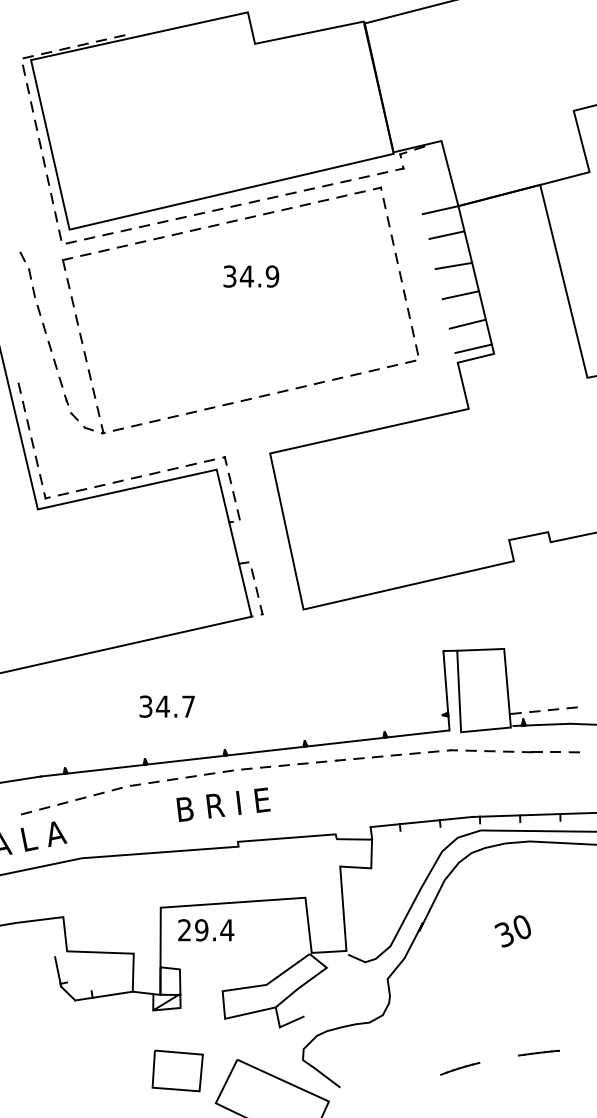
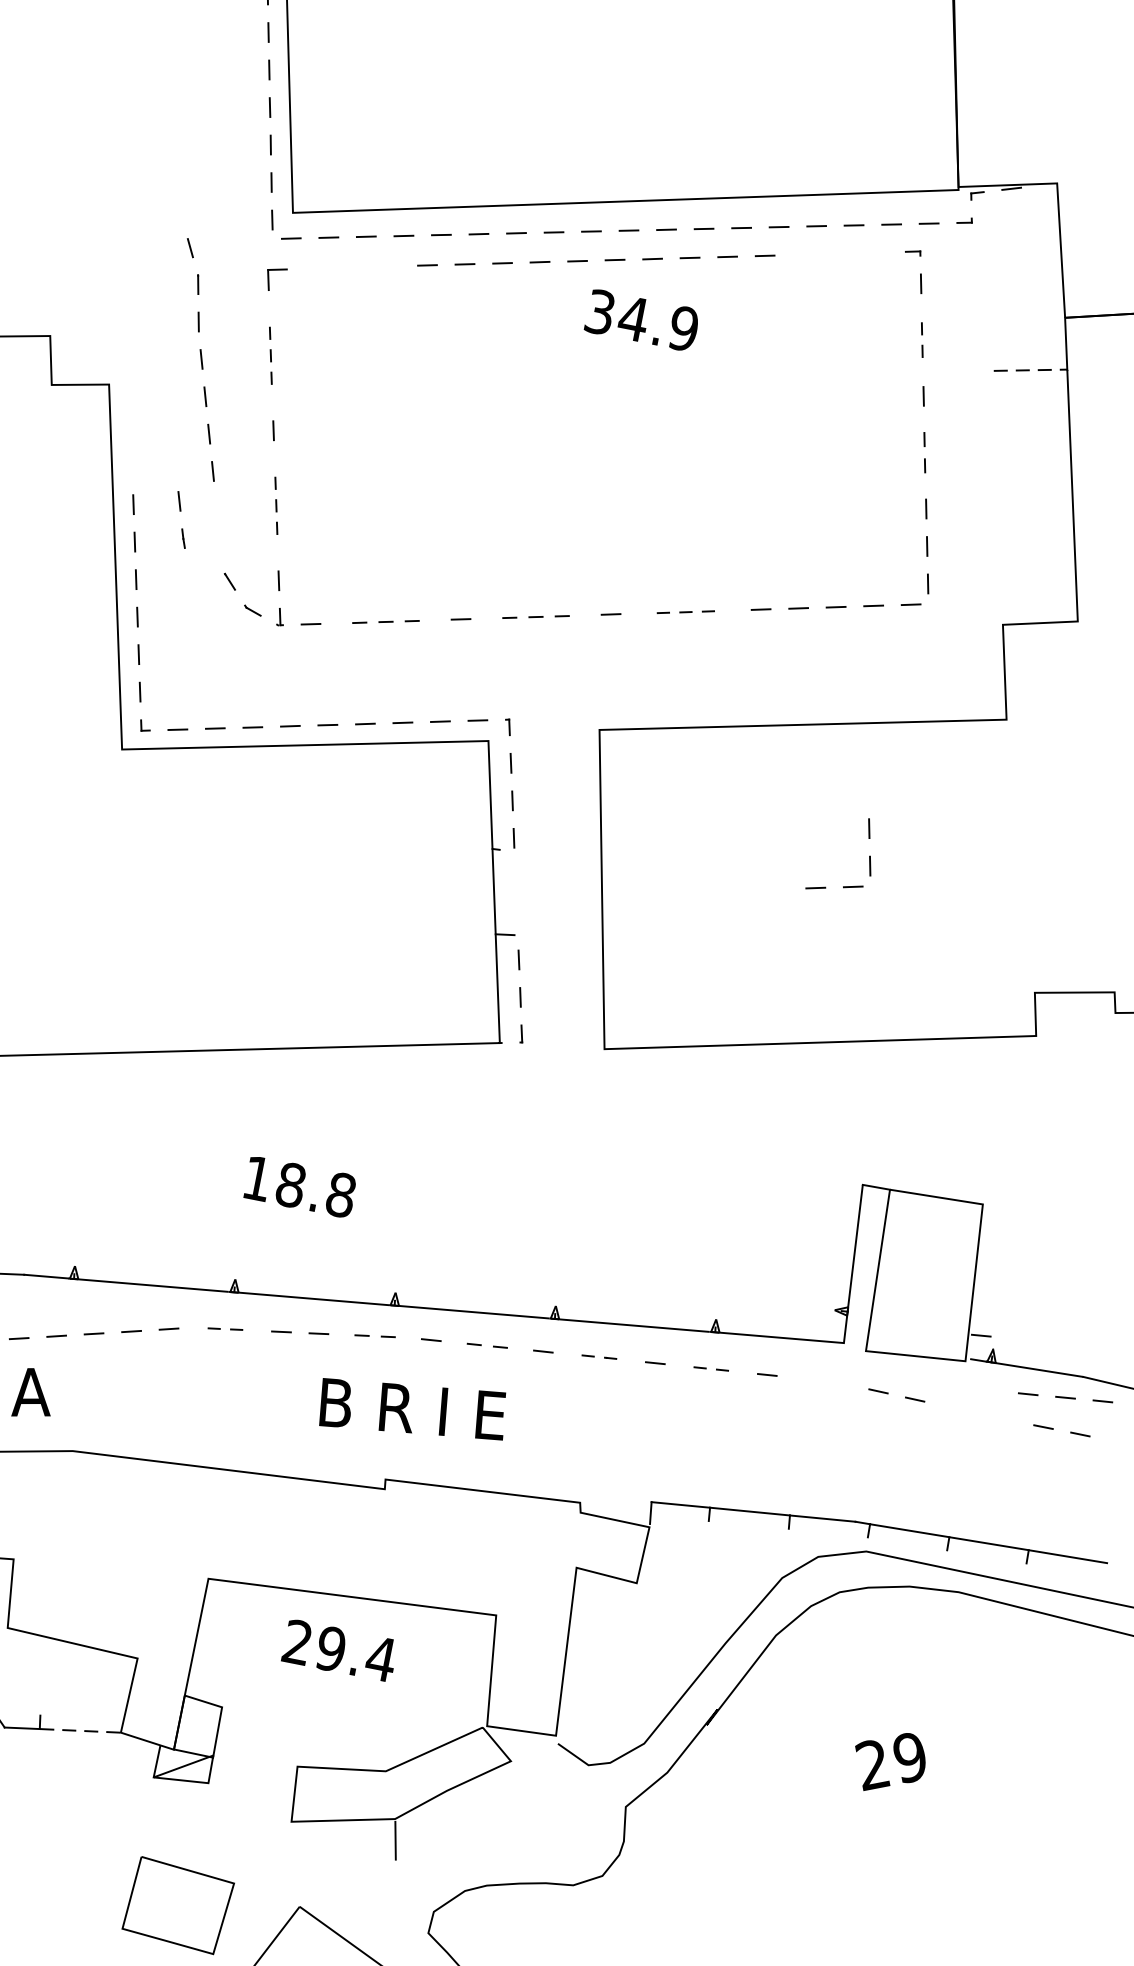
part: (341, 196) -> (839, 253), removed
line: (440, 210) -> (1028, 319), removed
part: (390, 230) -> (922, 339), size x0.6
line: (447, 235) -> (1032, 371), solid -> dashed
part: (103, 250) -> (351, 266), removed
line: (453, 265) -> (1032, 432), removed
text: (251, 276) -> (642, 320), moved
part: (402, 285) -> (924, 451), size x0.7
line: (460, 295) -> (1034, 493), removed
part: (72, 301) -> (270, 354), size x0.6
line: (467, 323) -> (1037, 551), removed
line: (473, 348) -> (1039, 602), removed
part: (89, 374) -> (275, 504), size x0.6
part: (300, 387) -> (684, 612), size x0.6
part: (63, 390) -> (181, 518), moved
part: (227, 404) -> (534, 617), size x0.7
part: (154, 421) -> (385, 622), size x0.7
part: (414, 491) -> (868, 860), added
text: (167, 706) -> (299, 1186), 34.7 -> 18.8
part: (553, 709) -> (1065, 1397), moved
part: (442, 751) -> (821, 1381), removed
part: (522, 751) -> (978, 1412), removed
part: (386, 755) -> (710, 1367), size x0.6
part: (330, 760) -> (598, 1355), size x0.6
part: (274, 766) -> (486, 1345), size x0.7
part: (218, 772) -> (374, 1335), size x0.7
part: (144, 783) -> (224, 1328), size x0.6
text: (223, 804) -> (412, 1408), moved
text: (206, 930) -> (340, 1651), moved
text: (512, 931) -> (889, 1762), 30 -> 29
line: (112, 994) -> (80, 1730), solid -> dashed
line: (291, 1021) -> (420, 1852), removed

